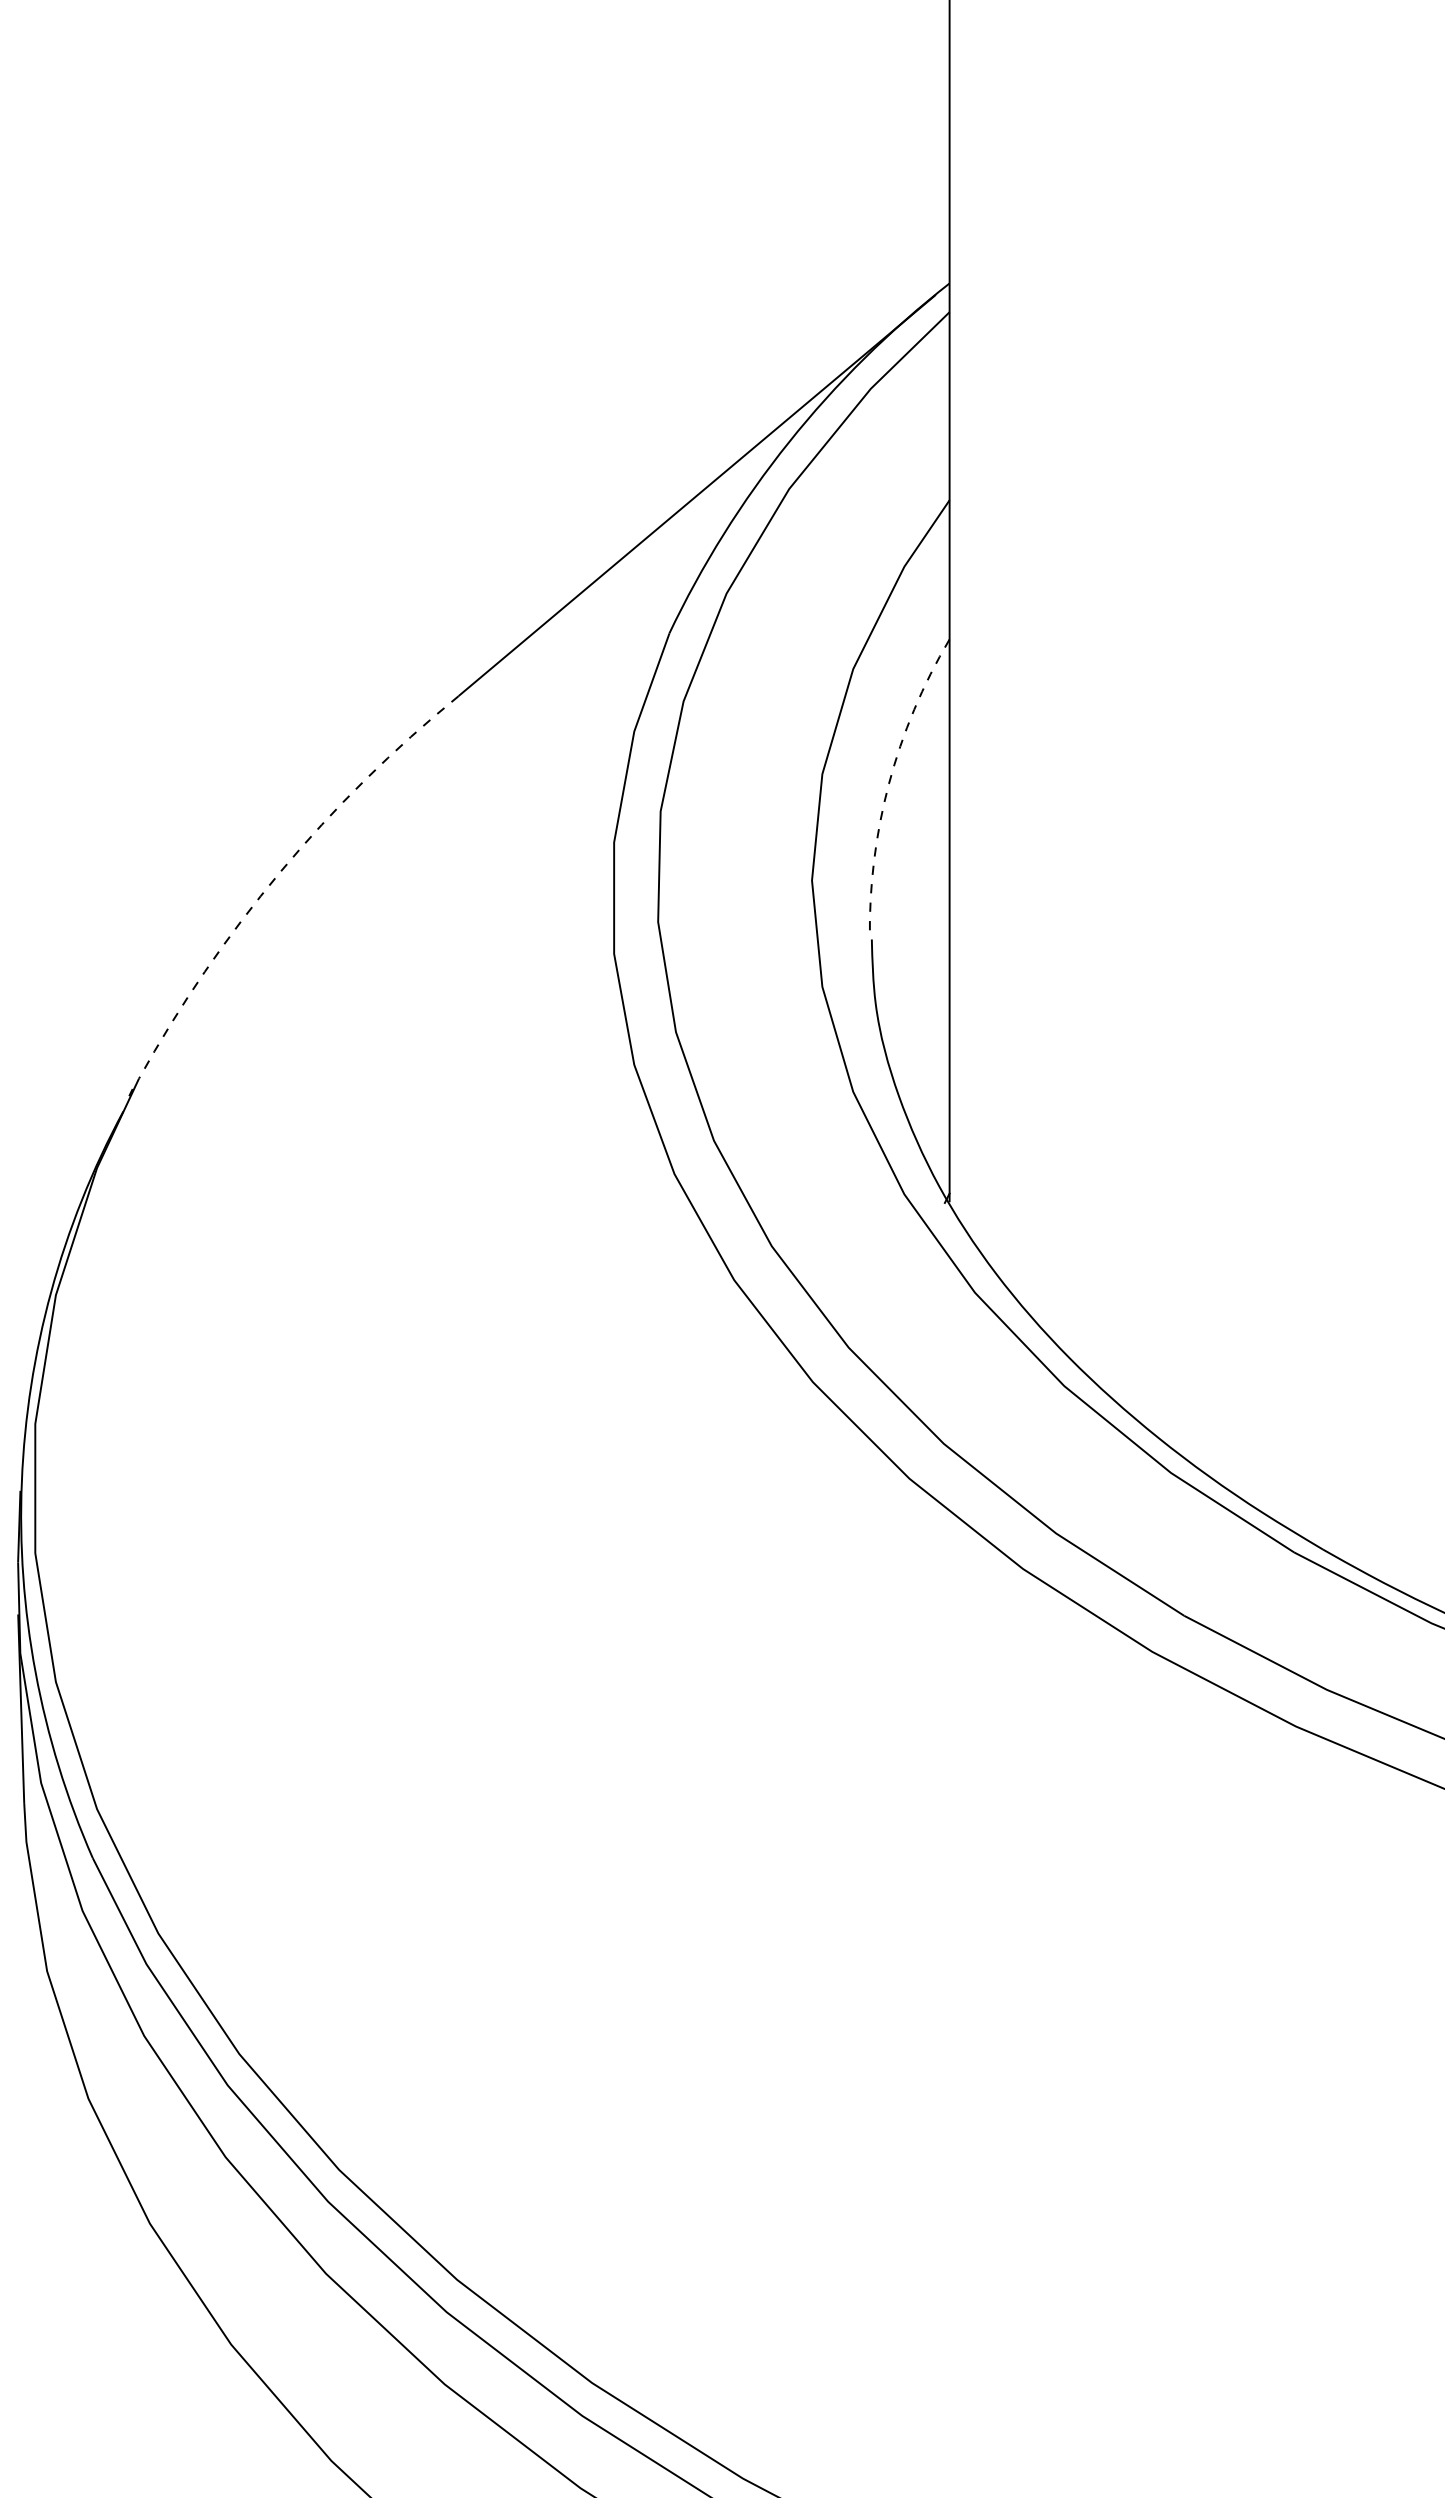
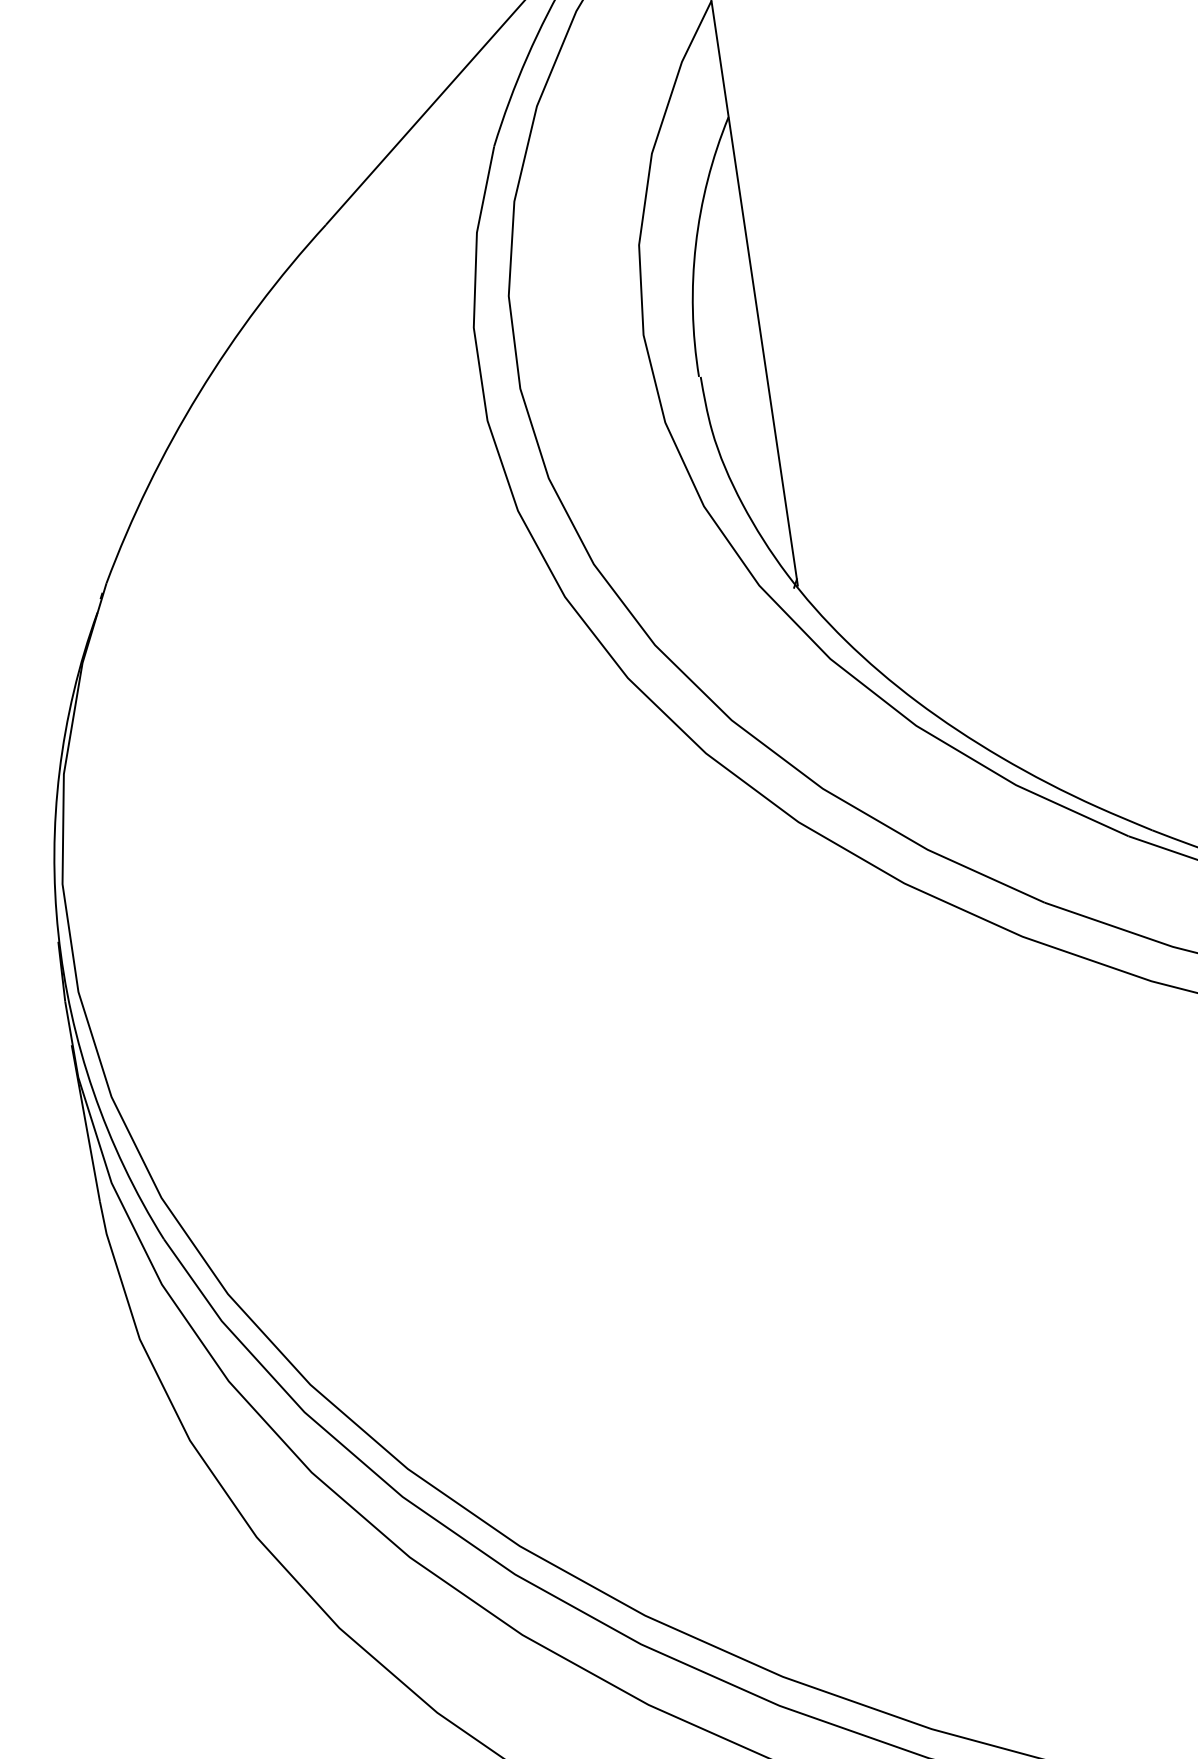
arc: (888, 783) -> (695, 244), dashed -> solid
arc: (280, 871) -> (199, 393), dashed -> solid

